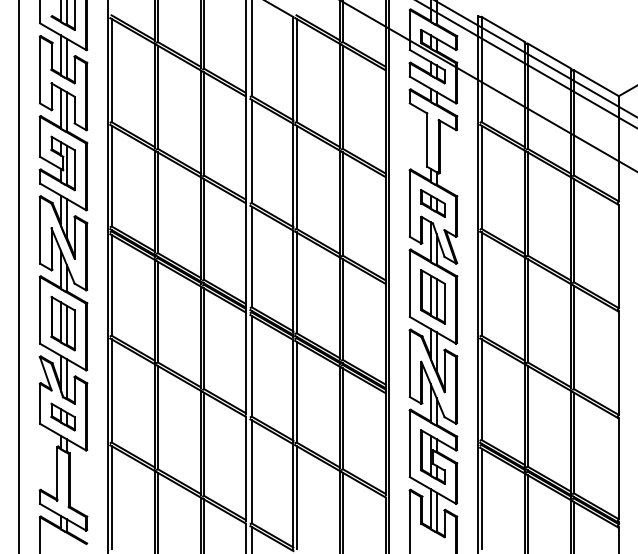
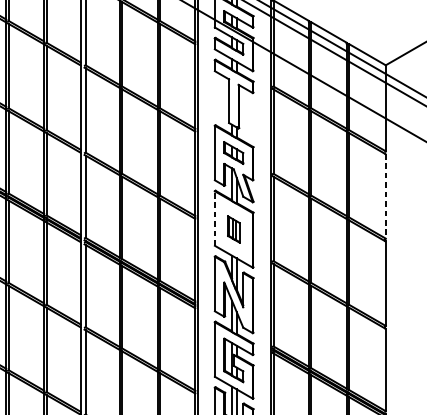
line: (618, 256) -> (385, 196), solid -> dashed
line: (409, 283) -> (214, 218), solid -> dashed
part: (432, 296) -> (233, 229), size x0.6

